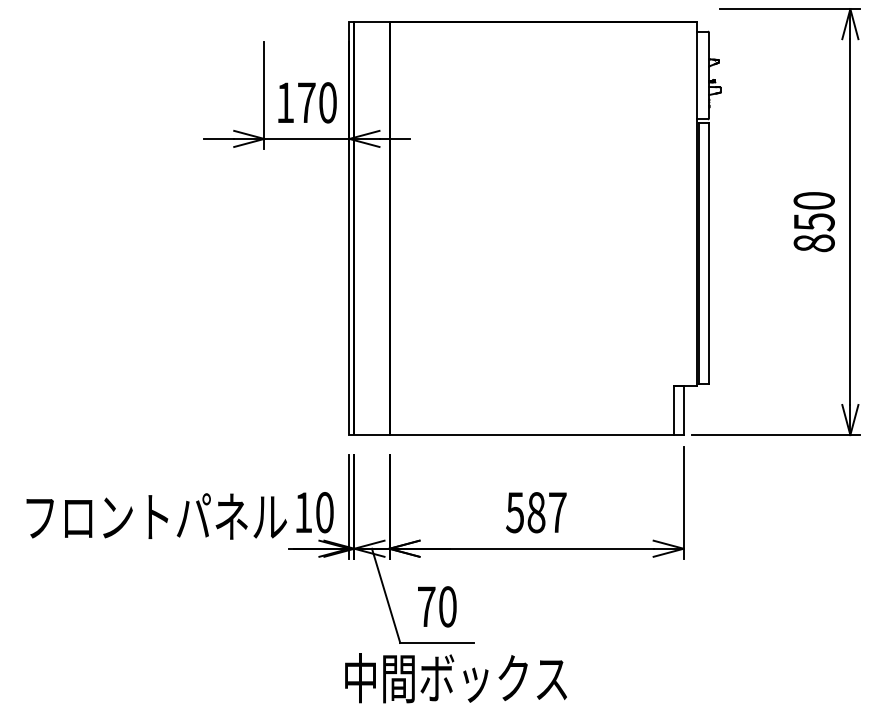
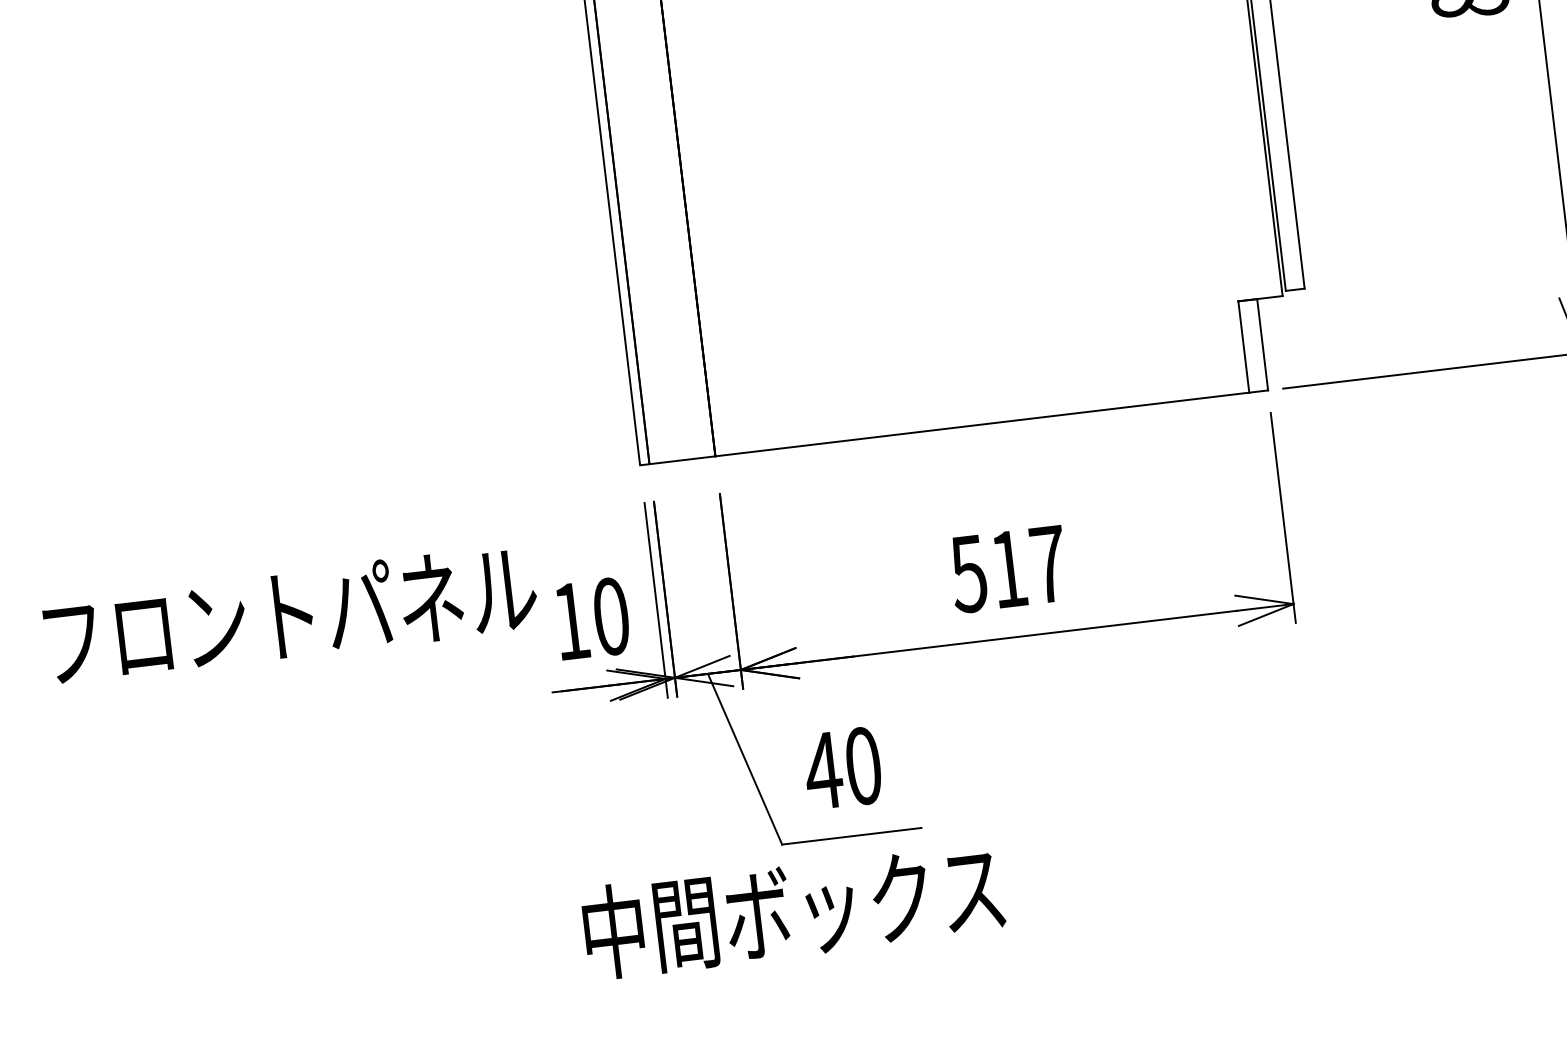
text: (536, 512) -> (1008, 568), 587 -> 517
text: (156, 516) -> (290, 614), moved
text: (426, 606) -> (823, 770), 70 -> 40
text: (455, 678) -> (792, 911), moved

